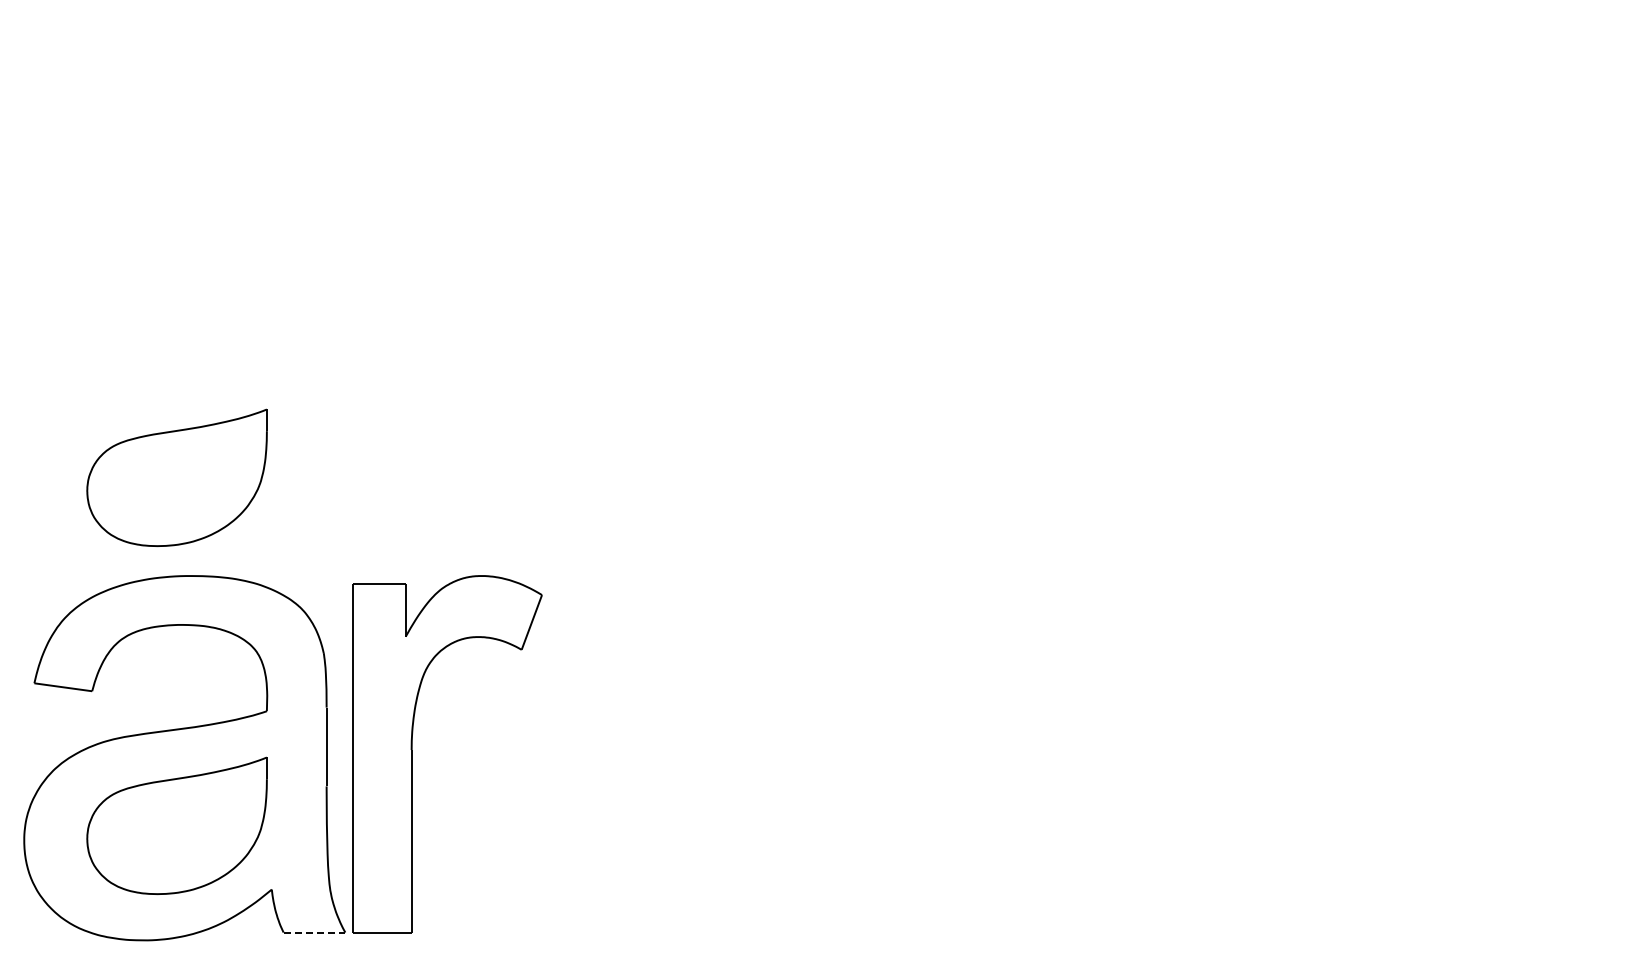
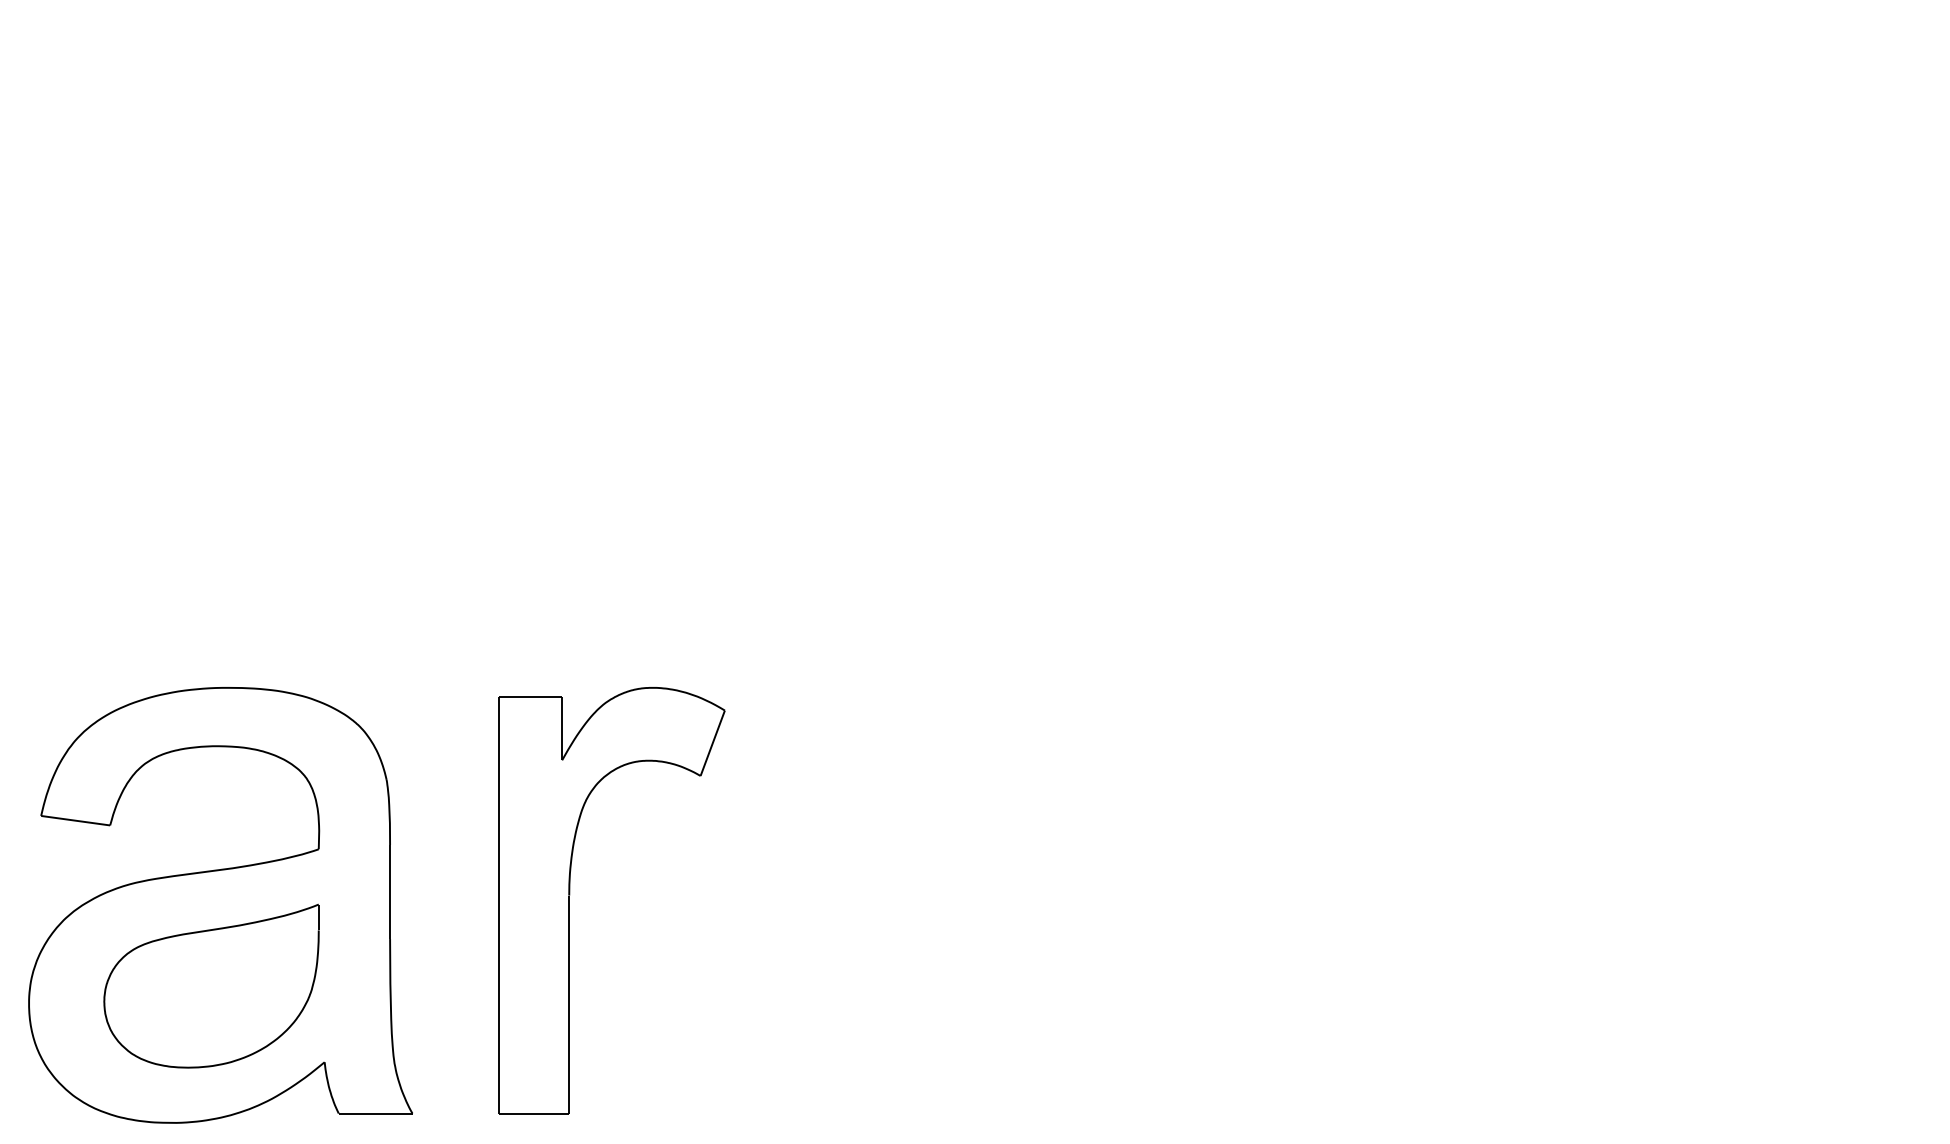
part: (176, 477) -> (210, 570), removed
part: (412, 754) -> (570, 900), moved
line: (314, 932) -> (375, 1113), dashed -> solid

